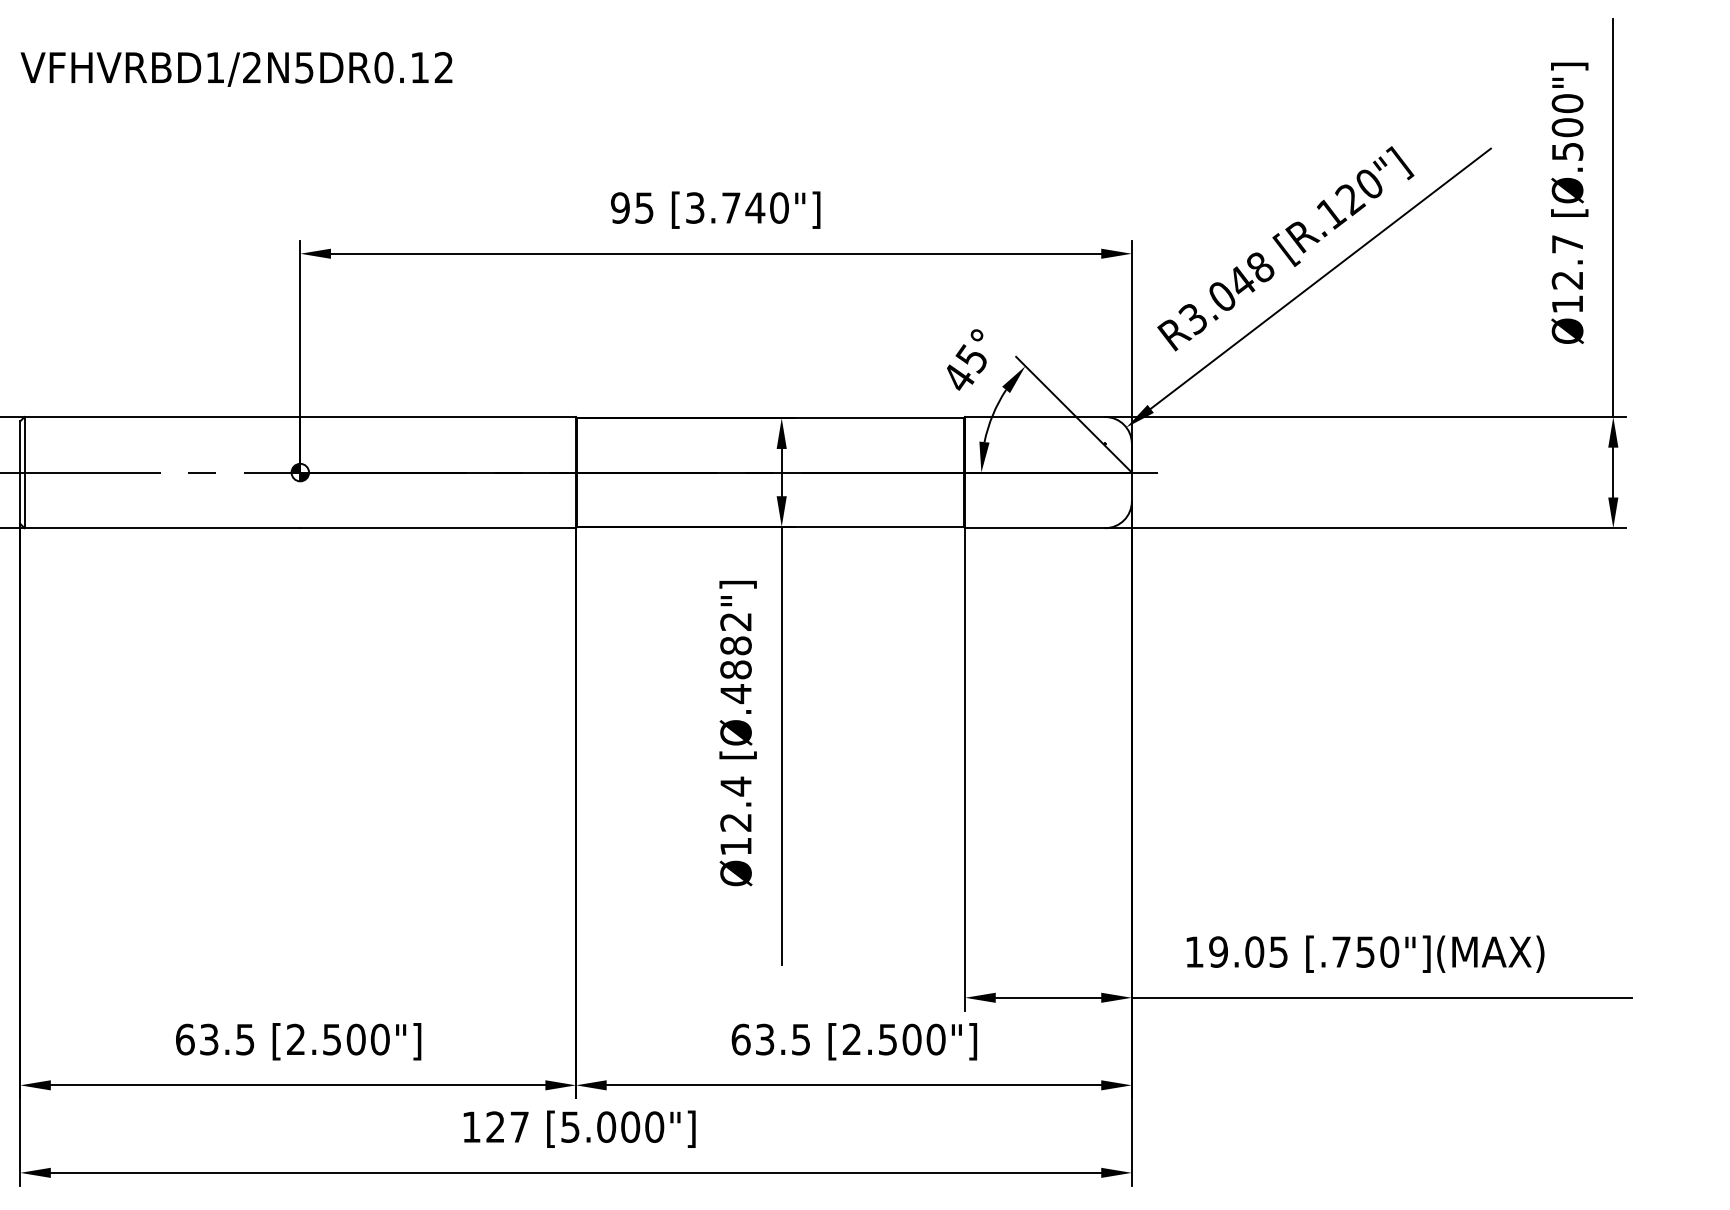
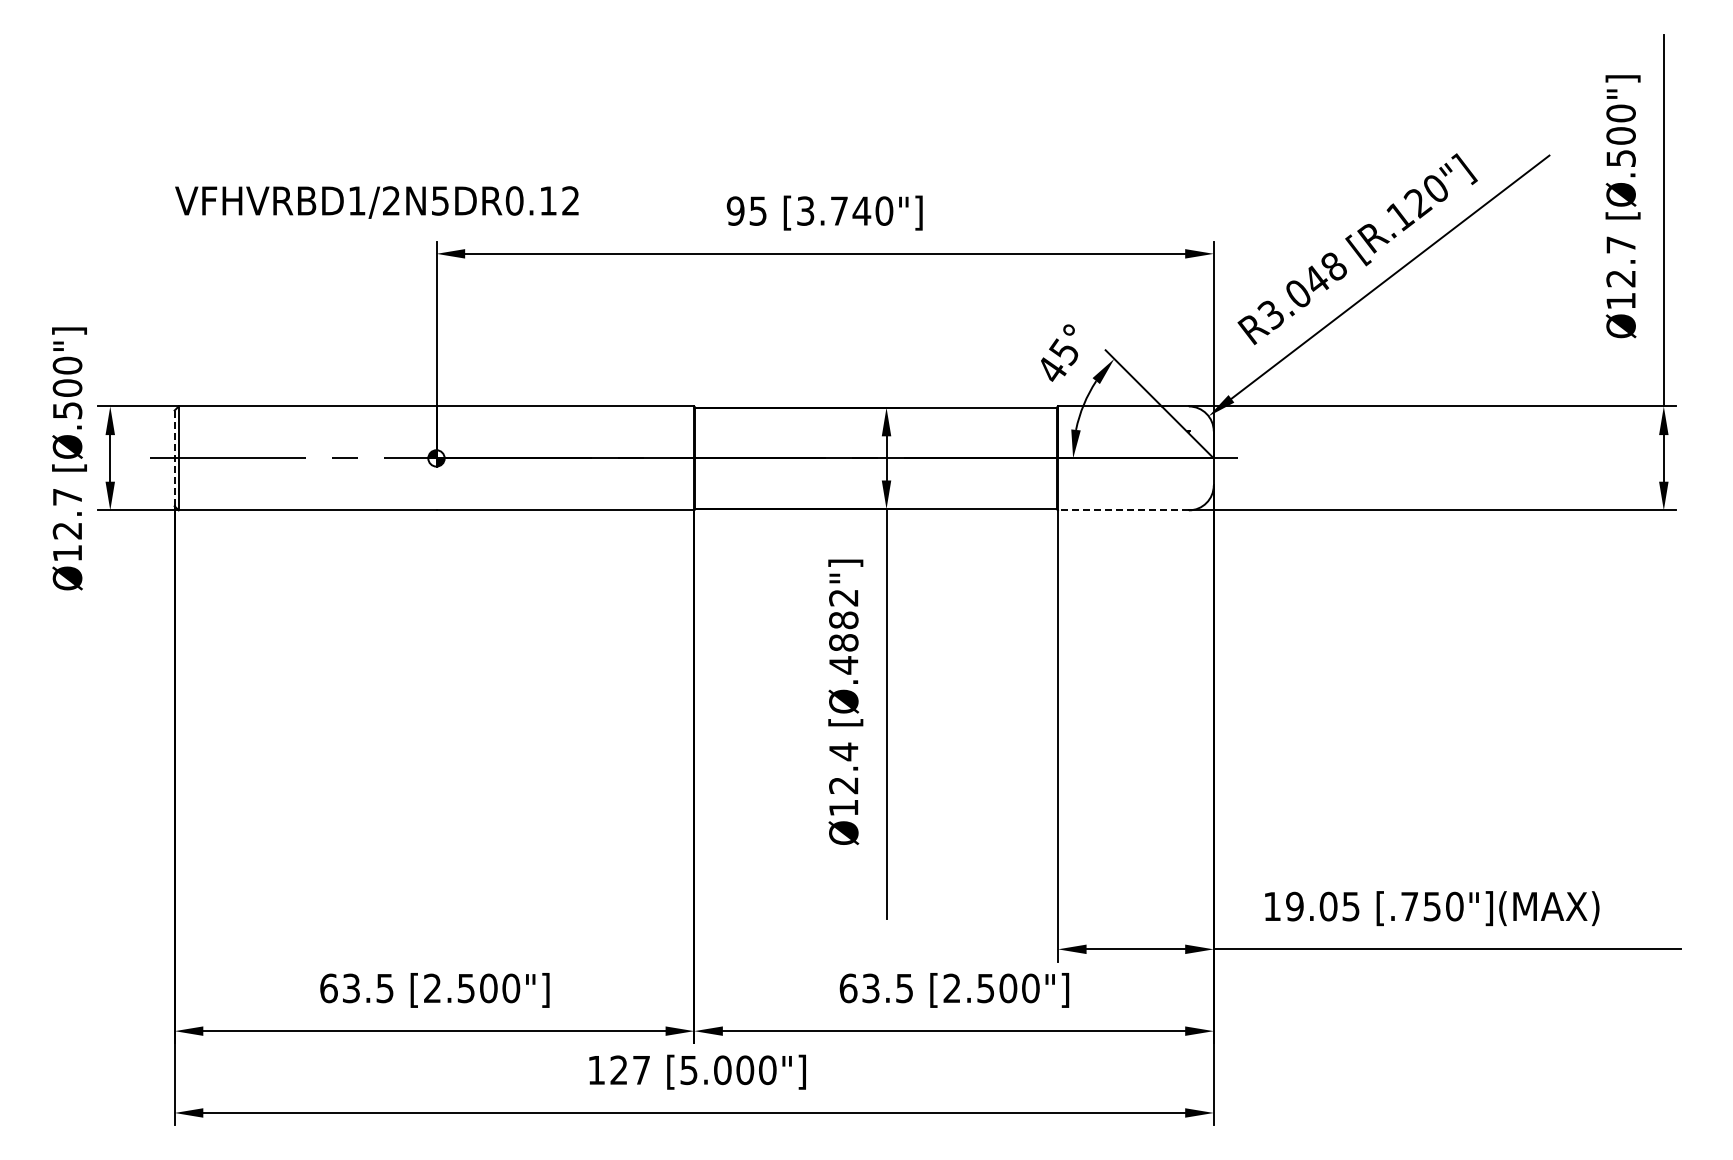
text: (236, 69) -> (376, 202), moved
line: (20, 472) -> (174, 458), solid -> dashed
line: (1034, 528) -> (1122, 510), solid -> dashed

